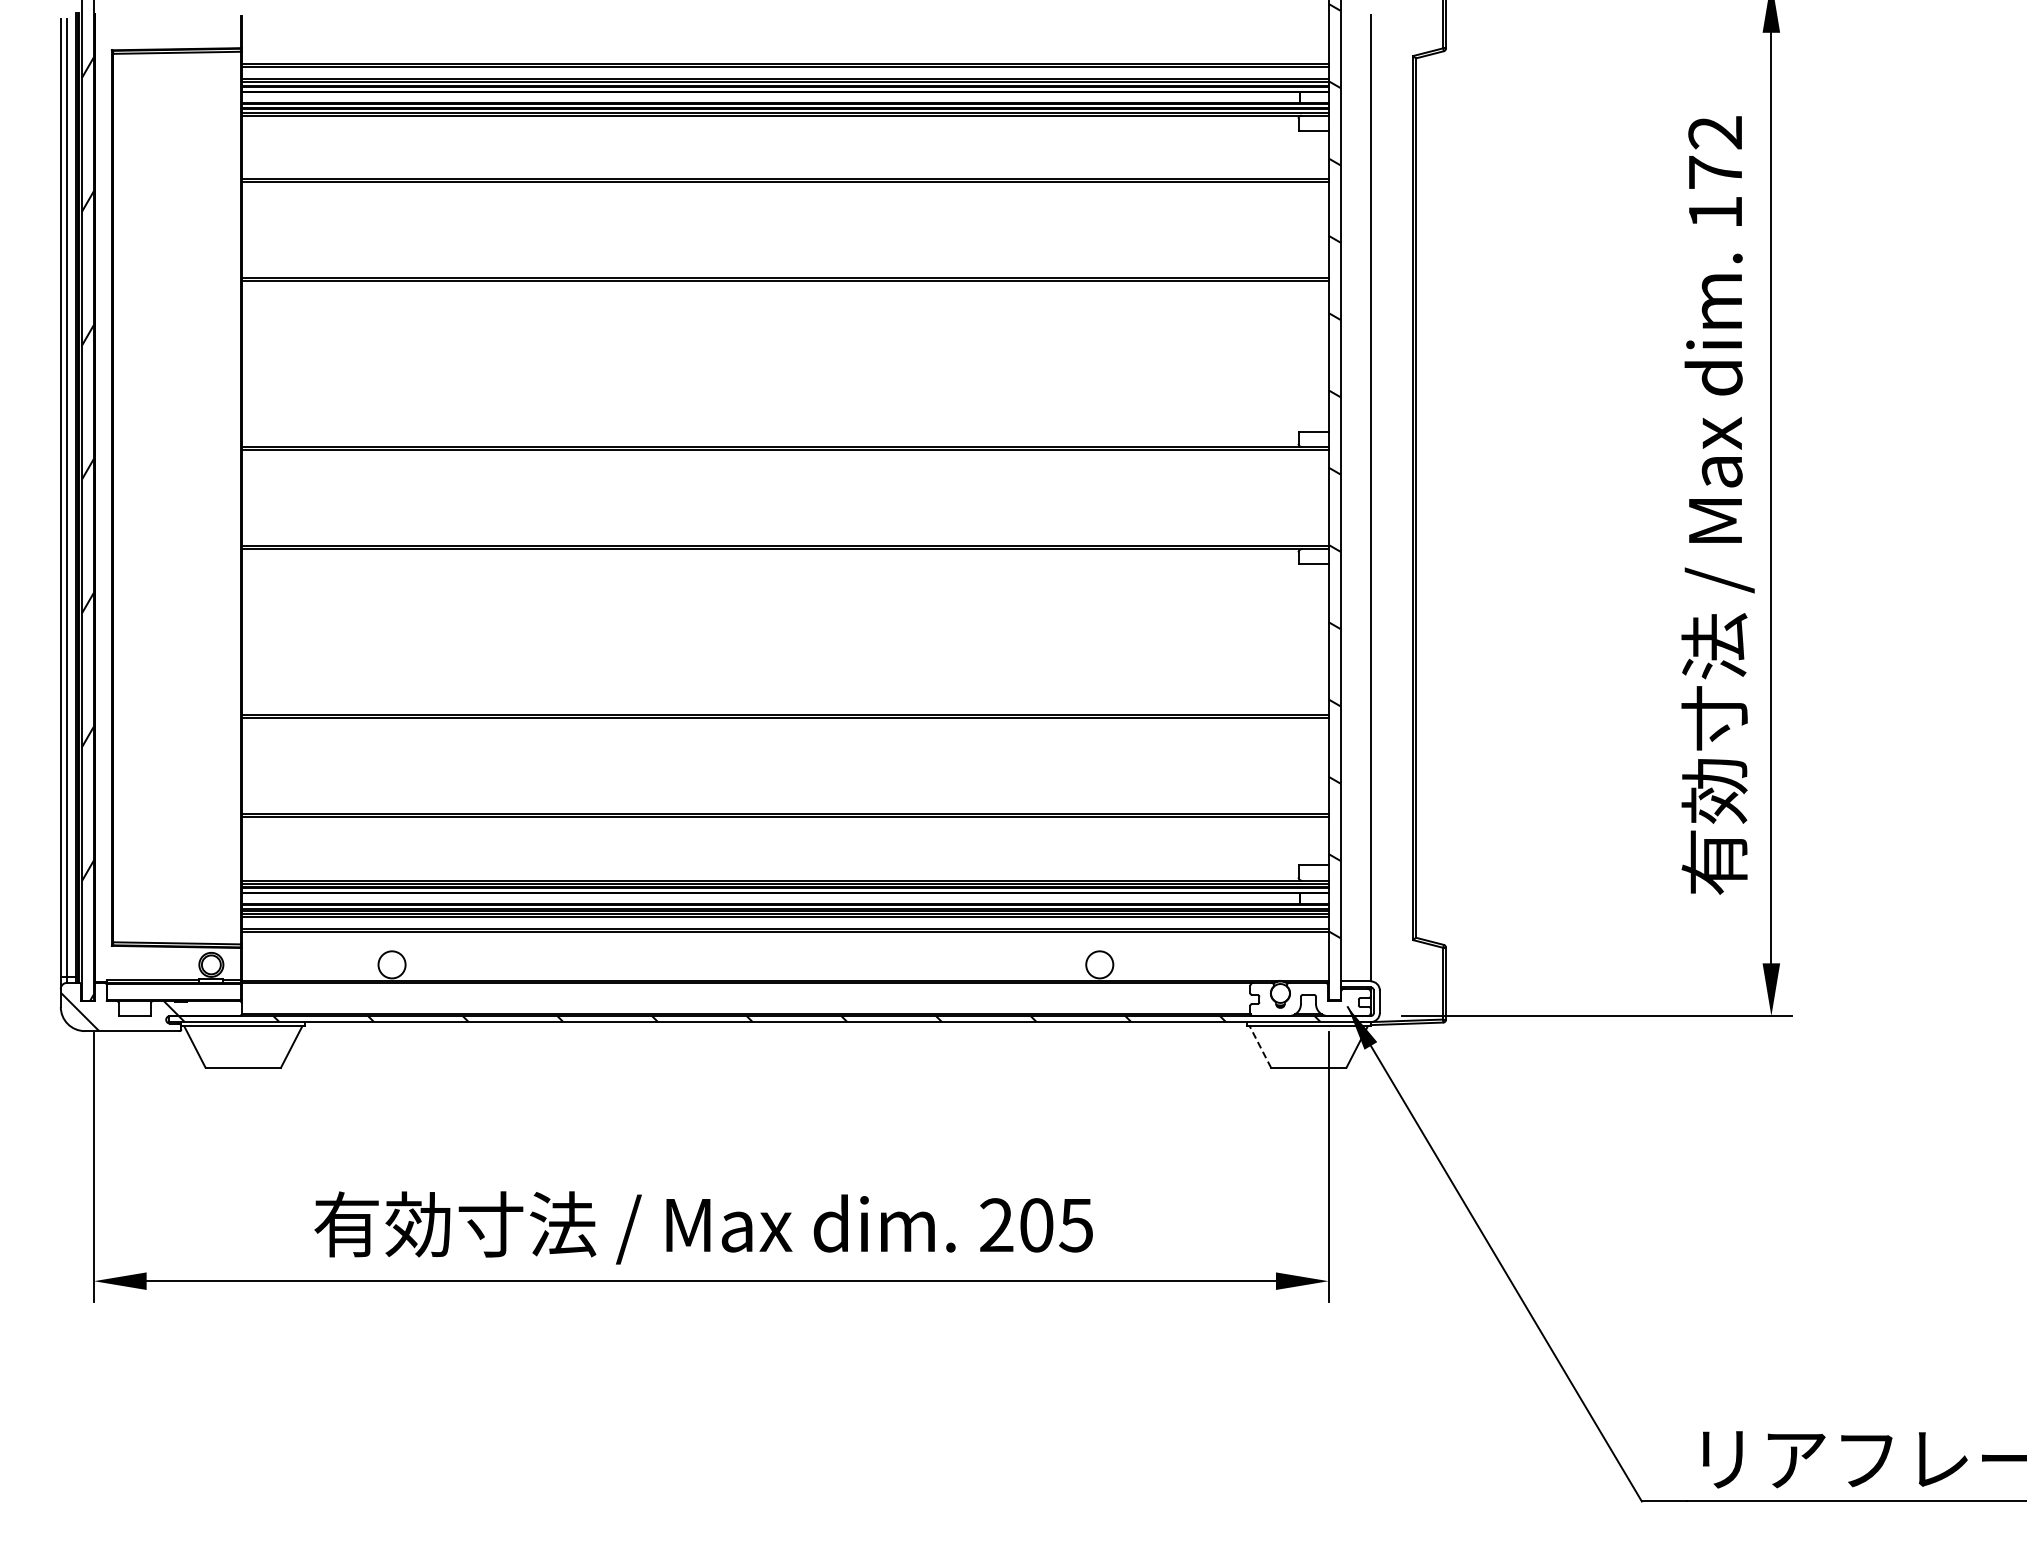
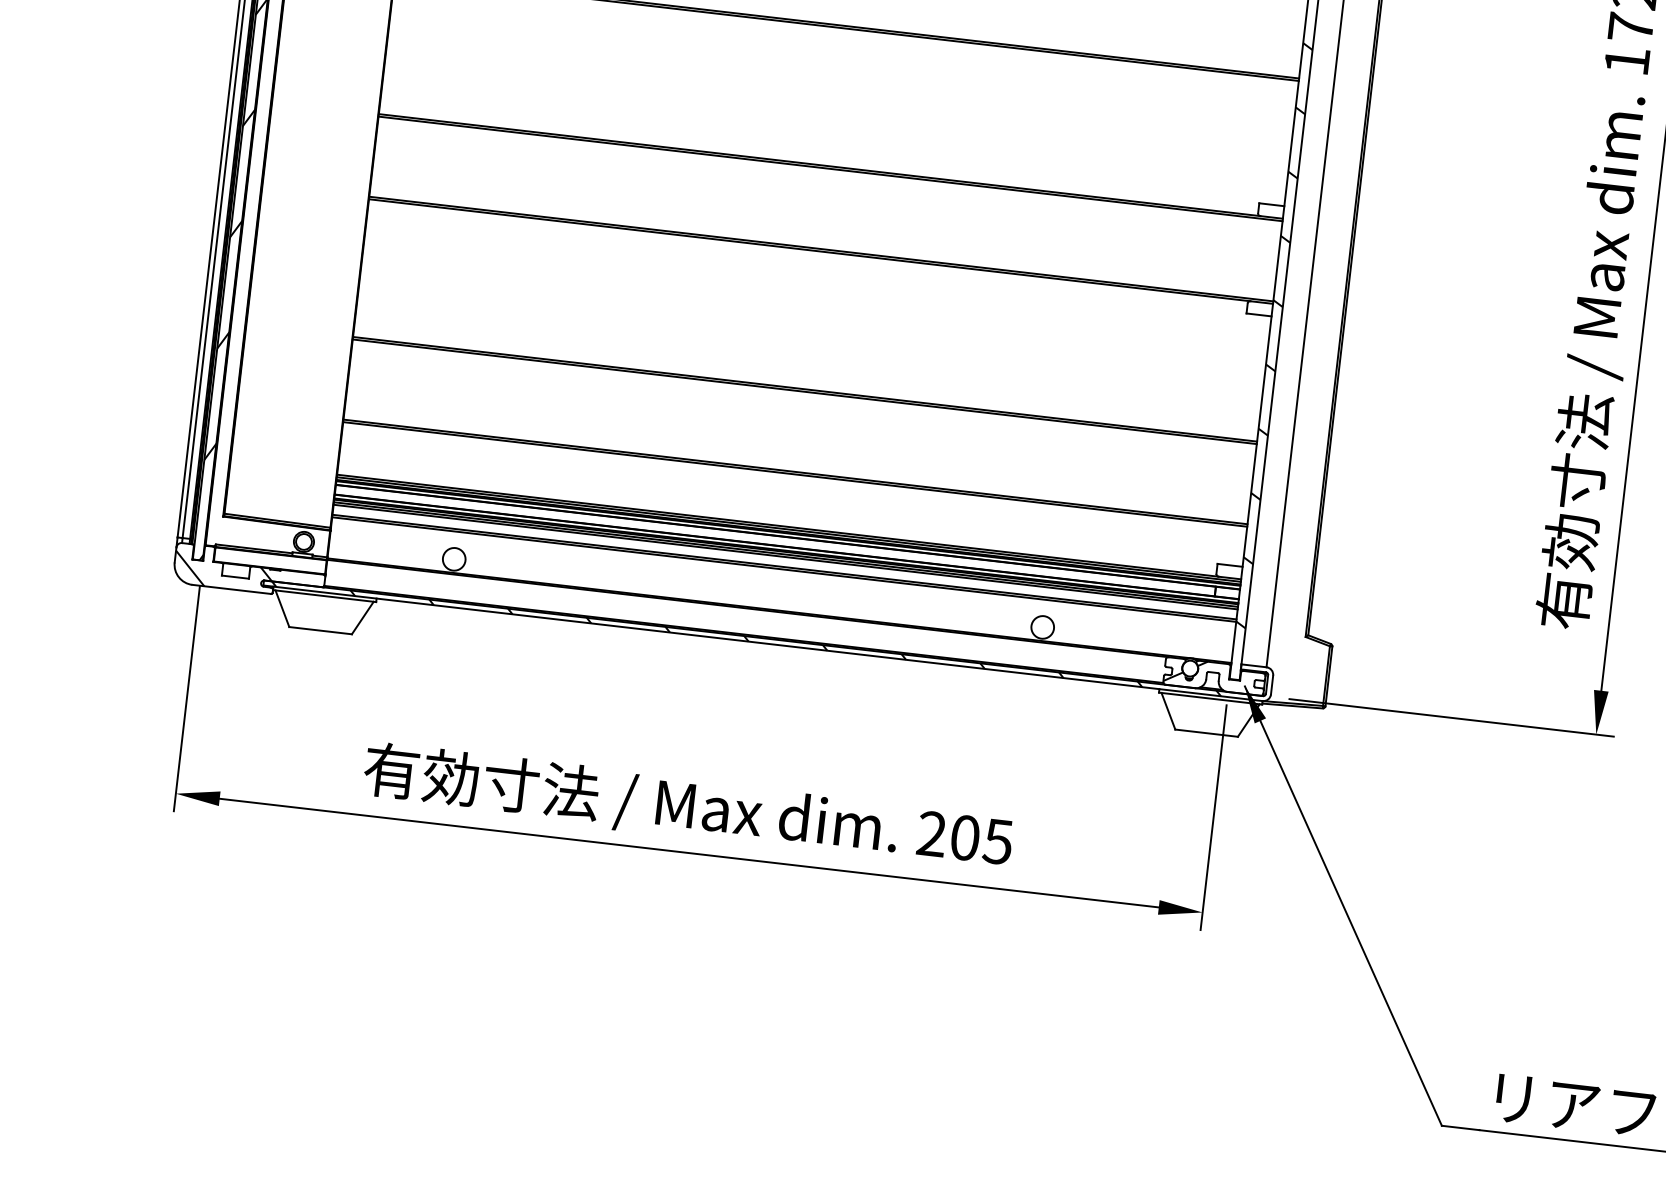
hatch: (1275, 996) -> (1185, 670), added
line: (1260, 1046) -> (1168, 710), dashed -> solid

